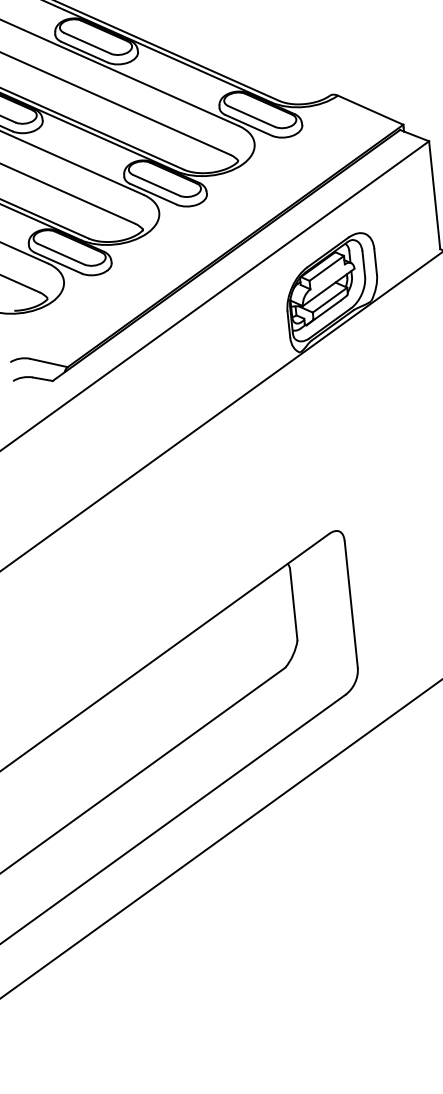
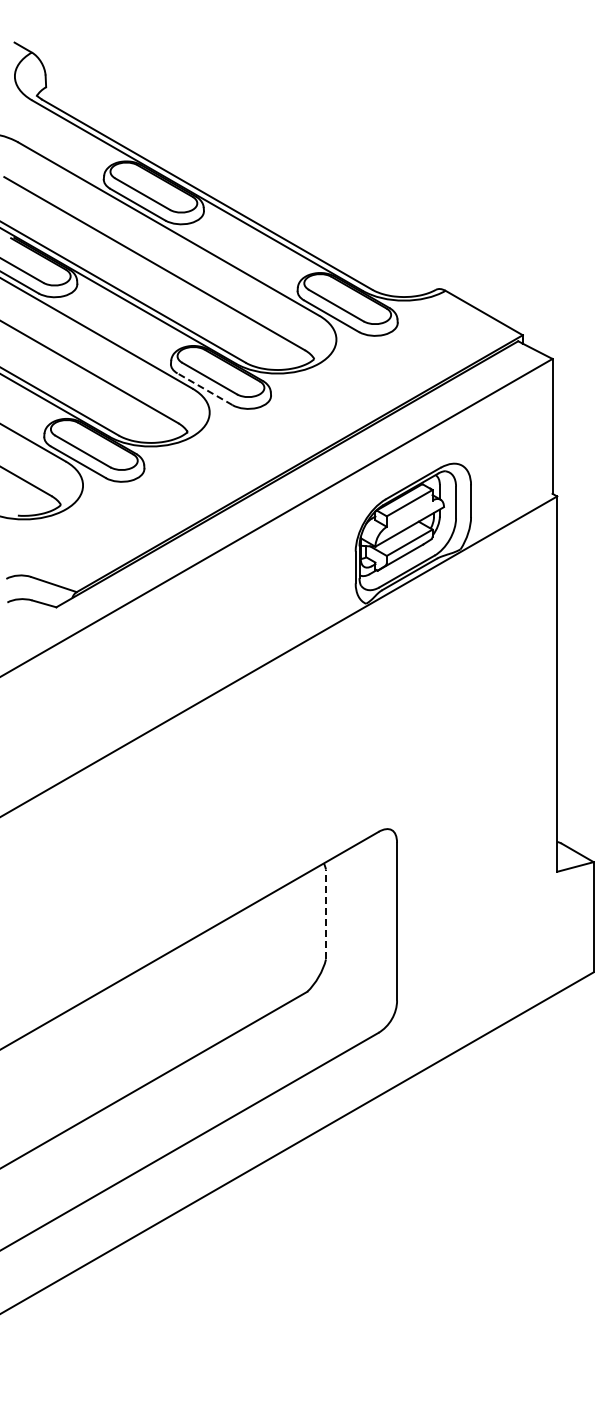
line: (153, 194) -> (205, 389), solid -> dashed
line: (293, 604) -> (325, 914), solid -> dashed

